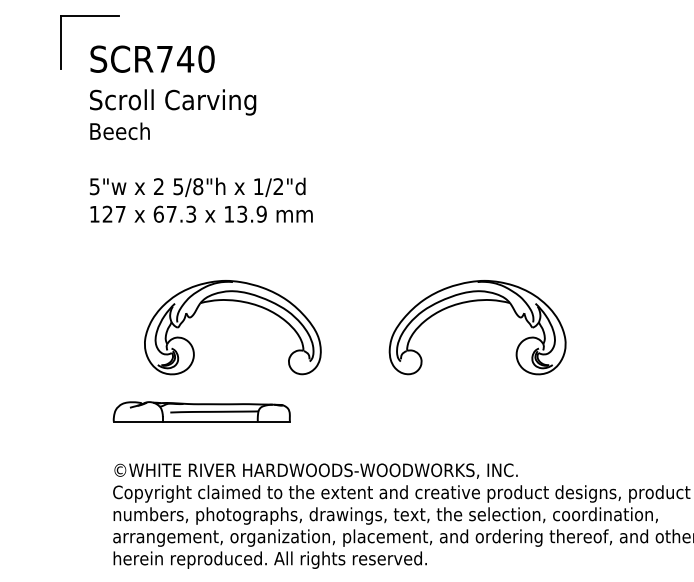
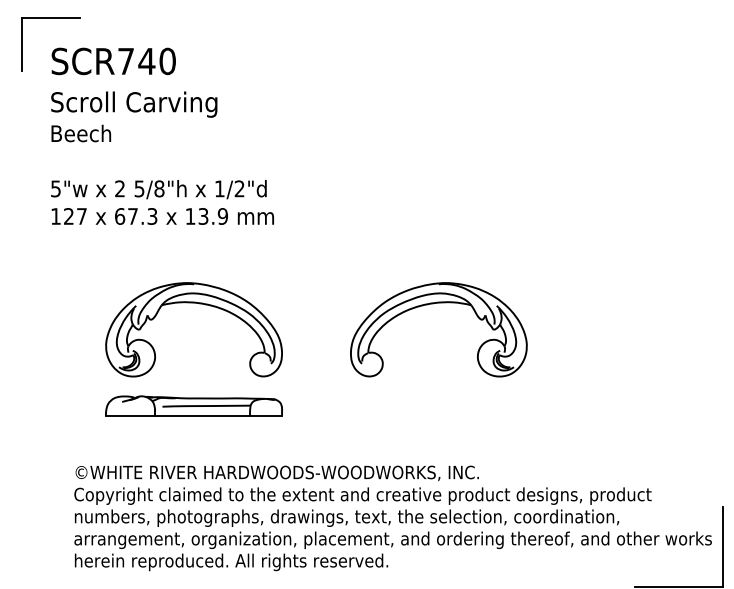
part: (201, 411) -> (193, 405), moved

